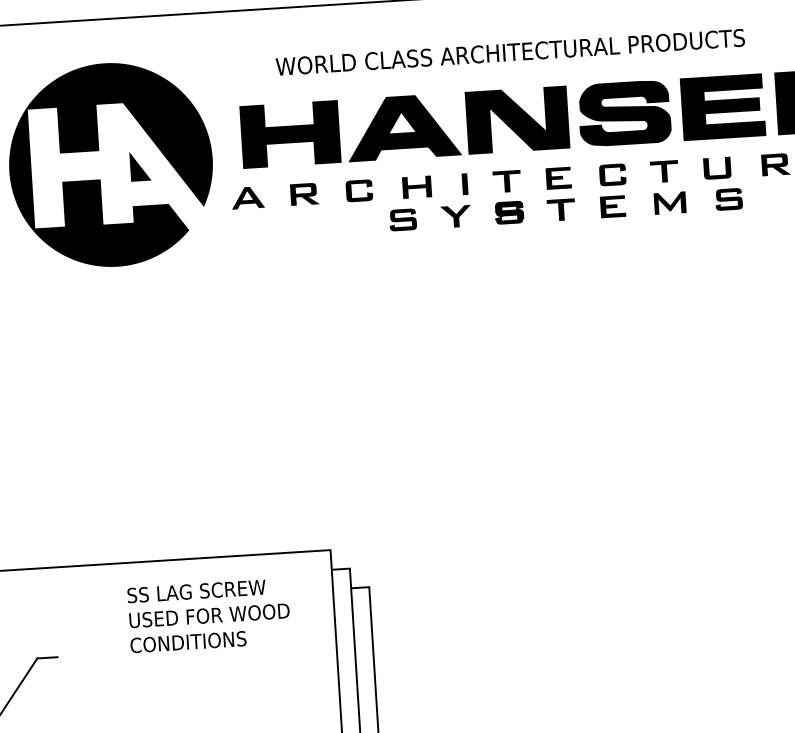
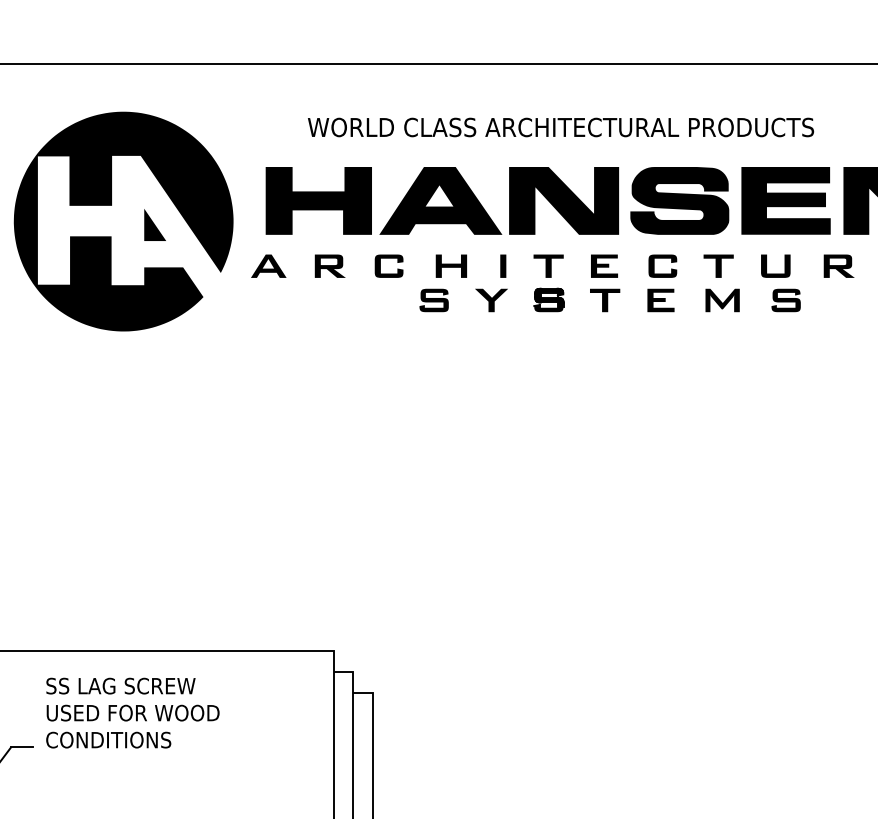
text: (208, 615) -> (132, 712), moved

